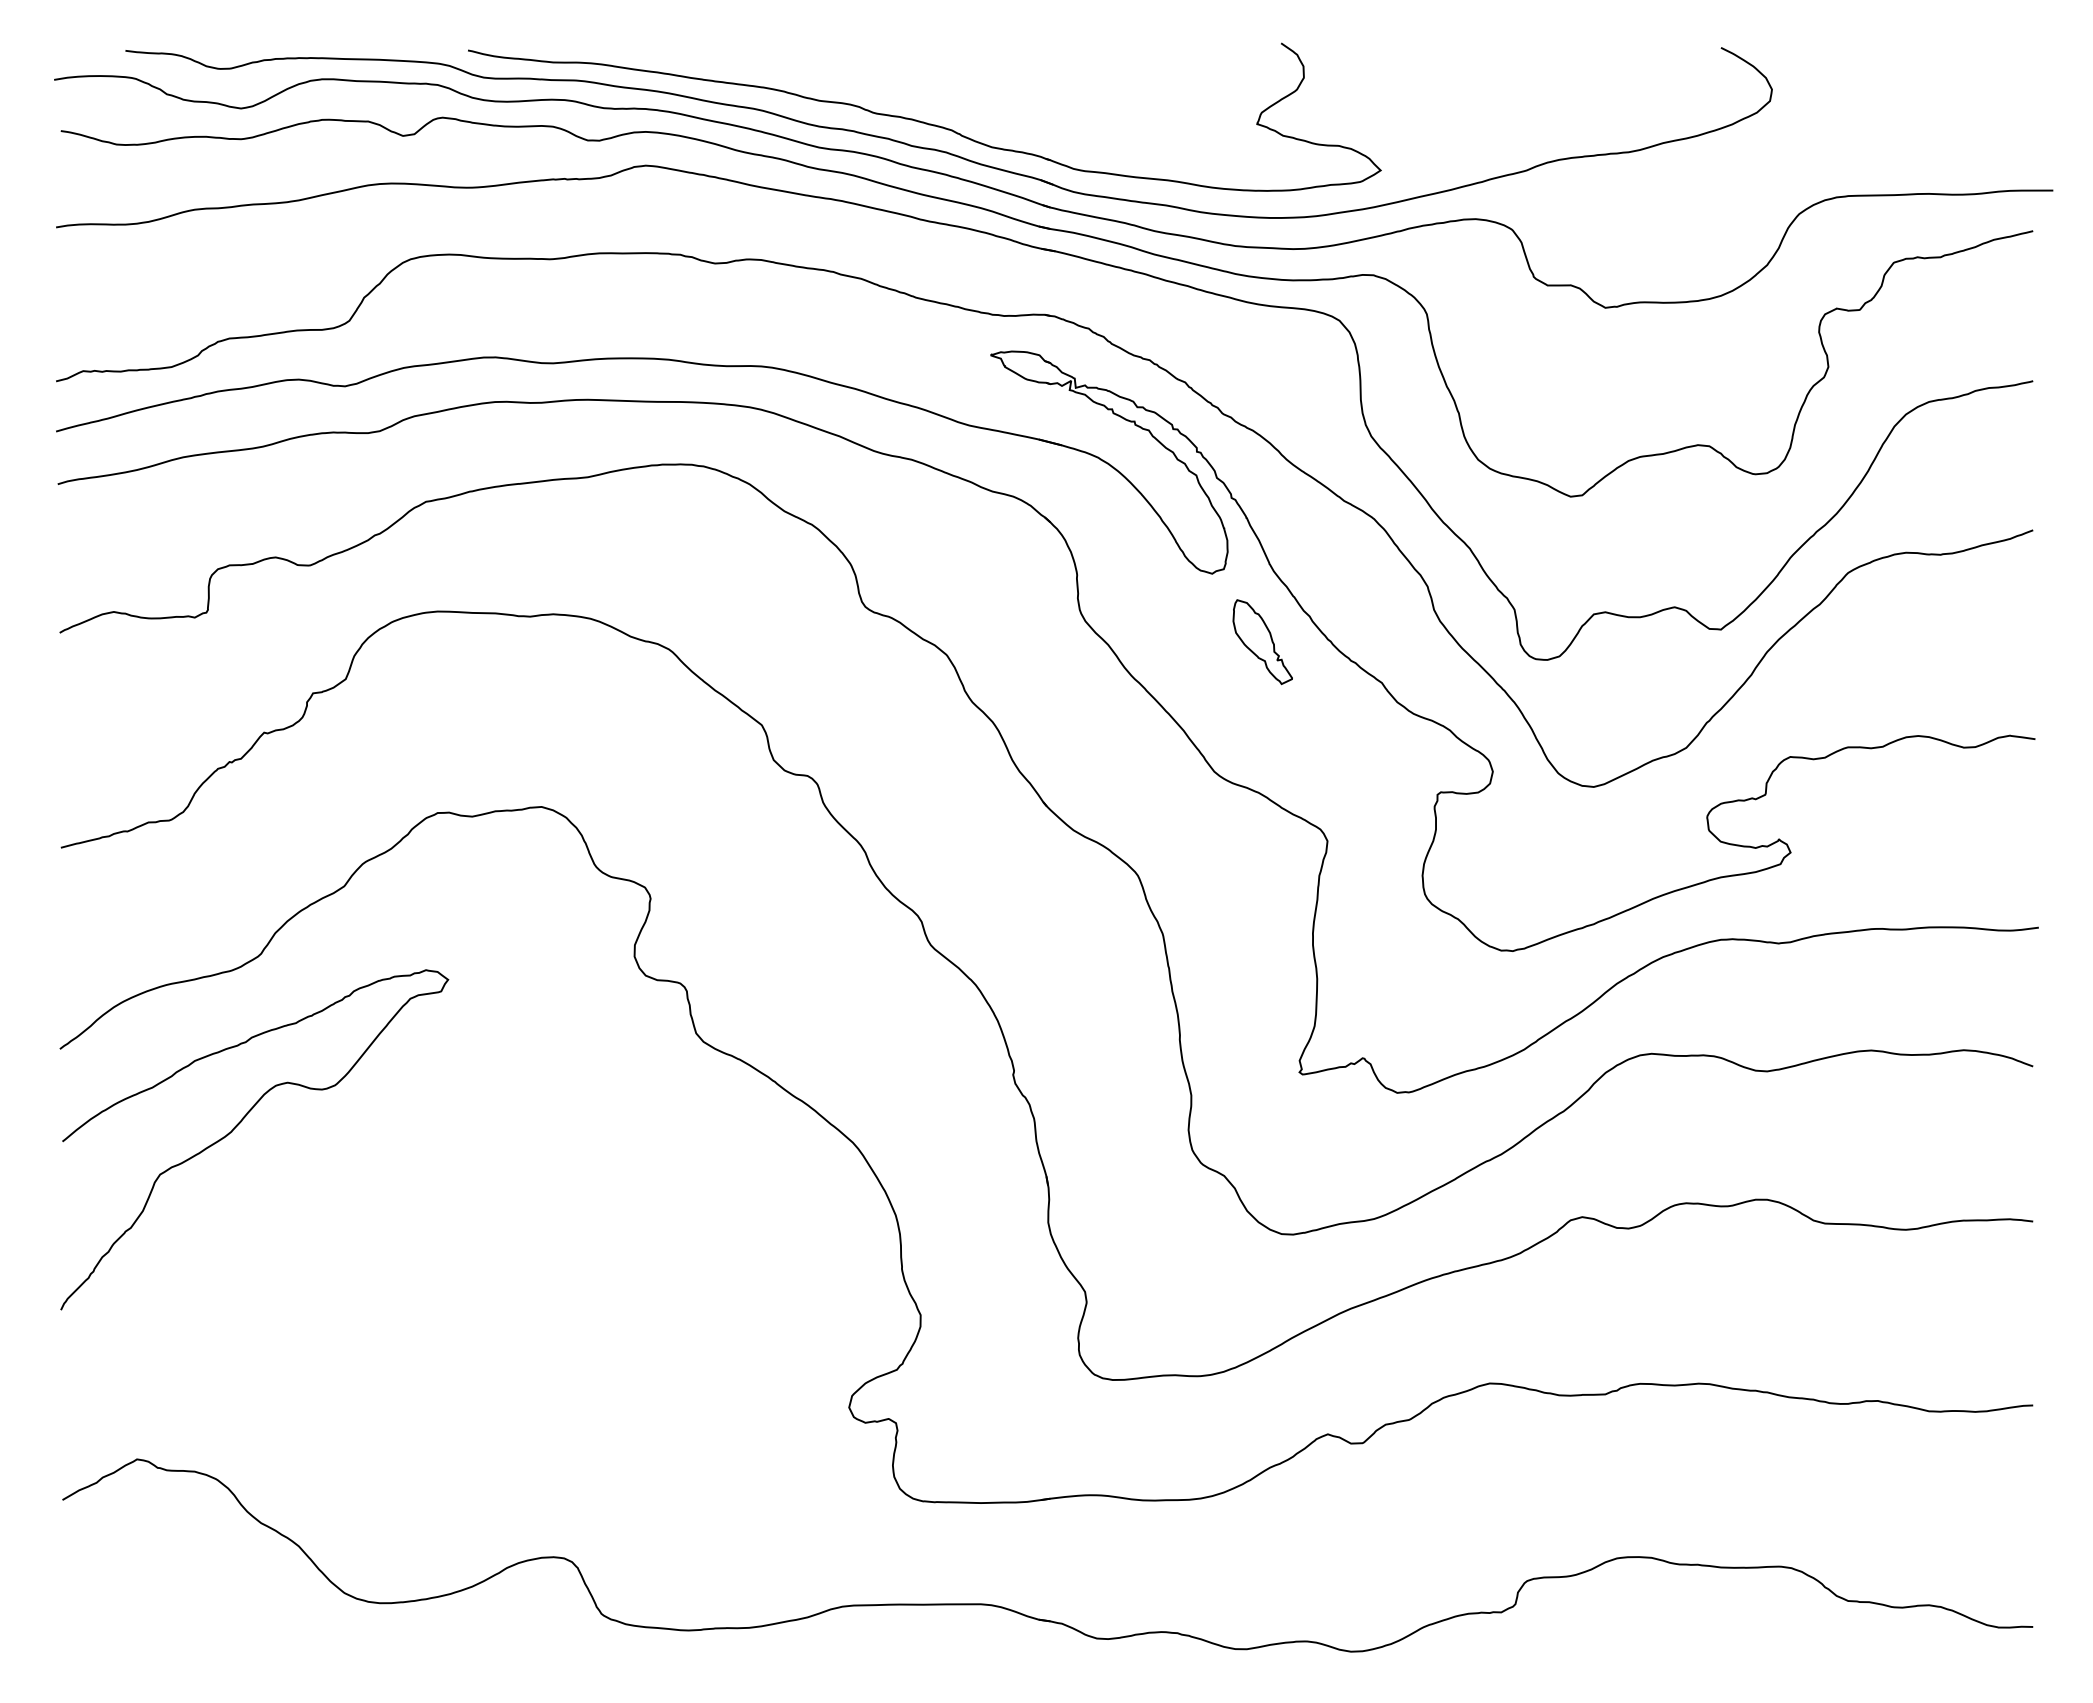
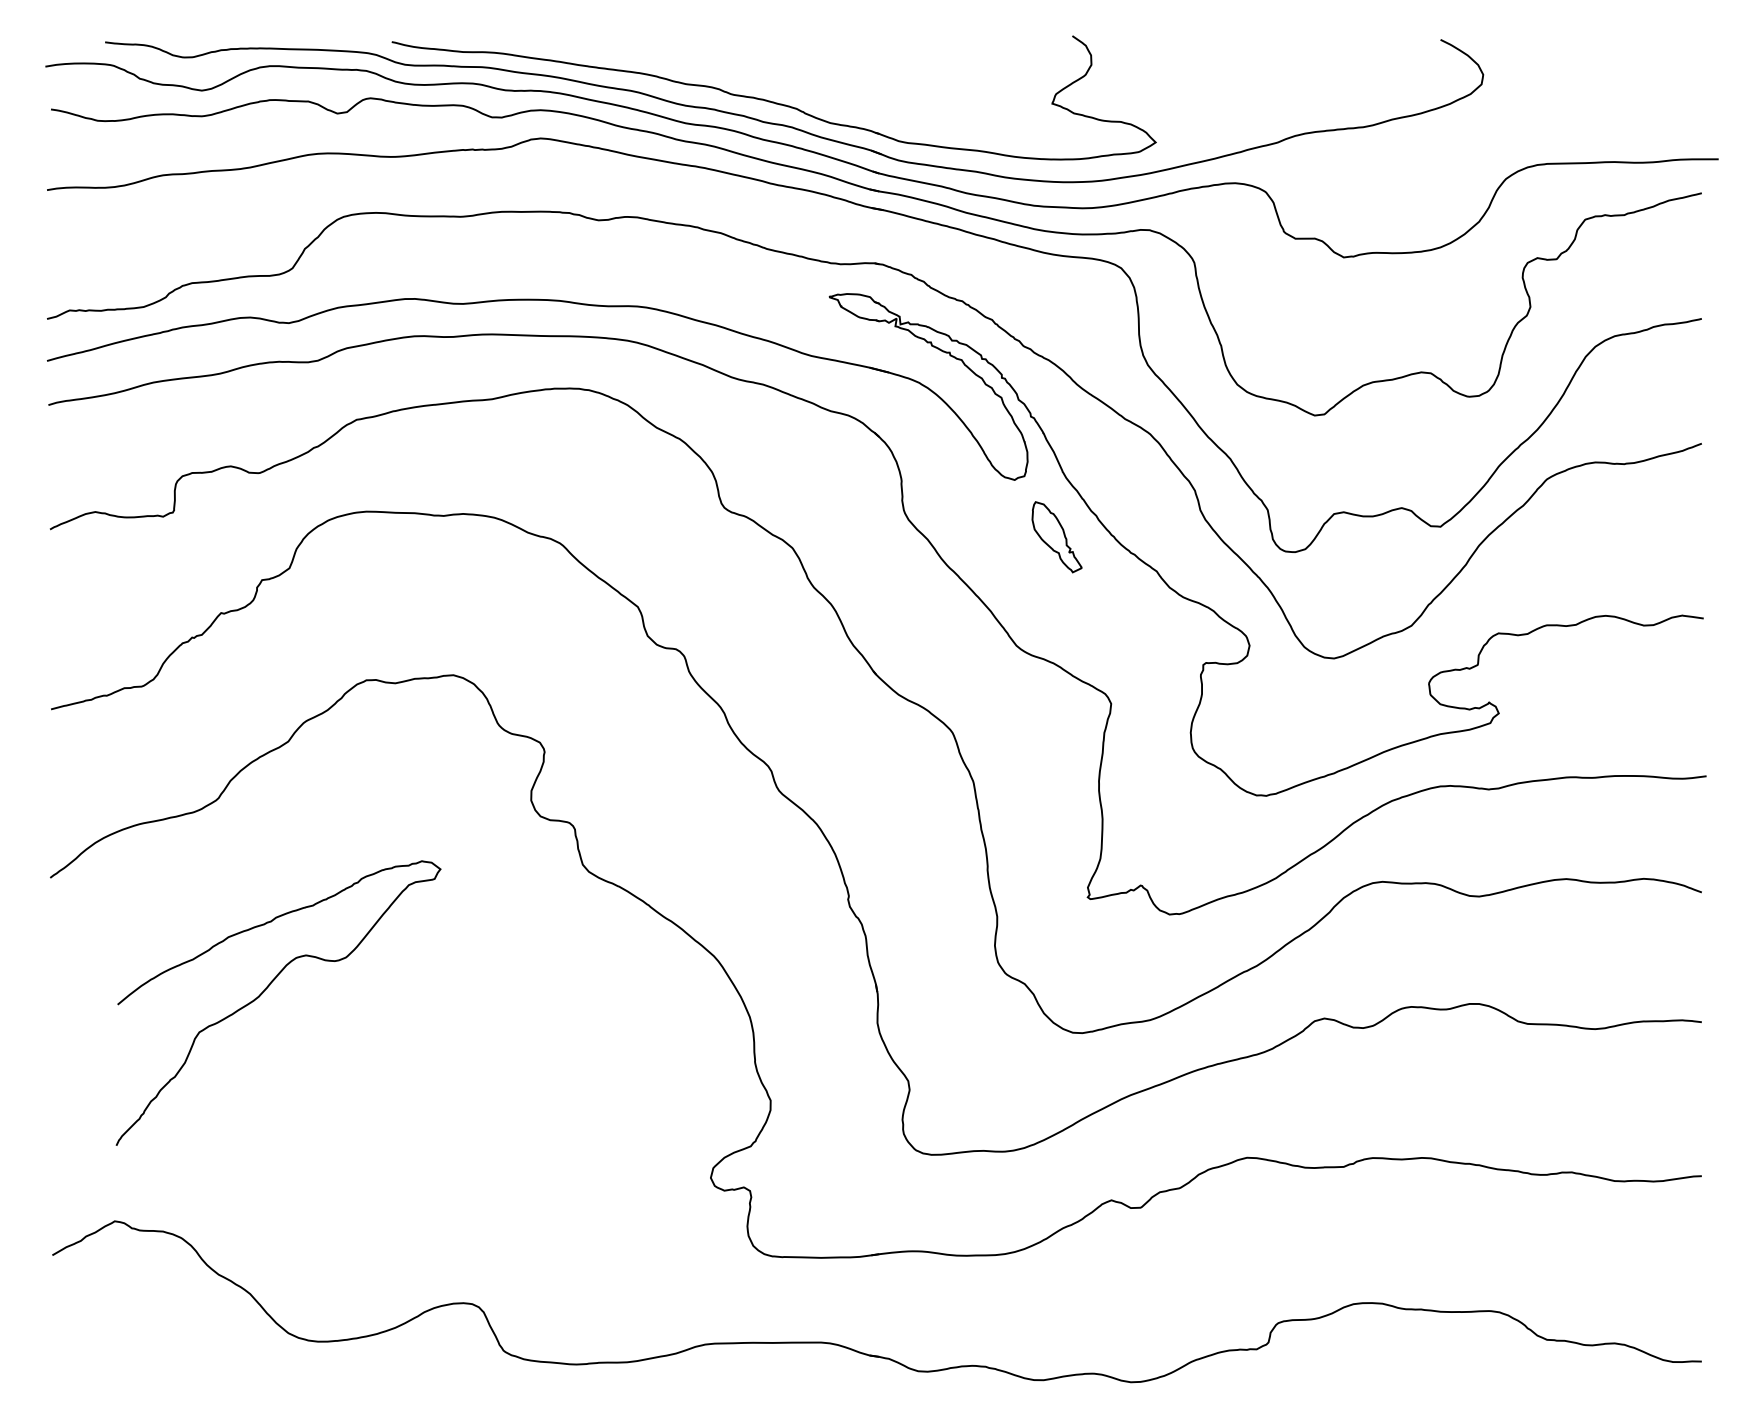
curve: (239, 1124) -> (265, 990), moved

